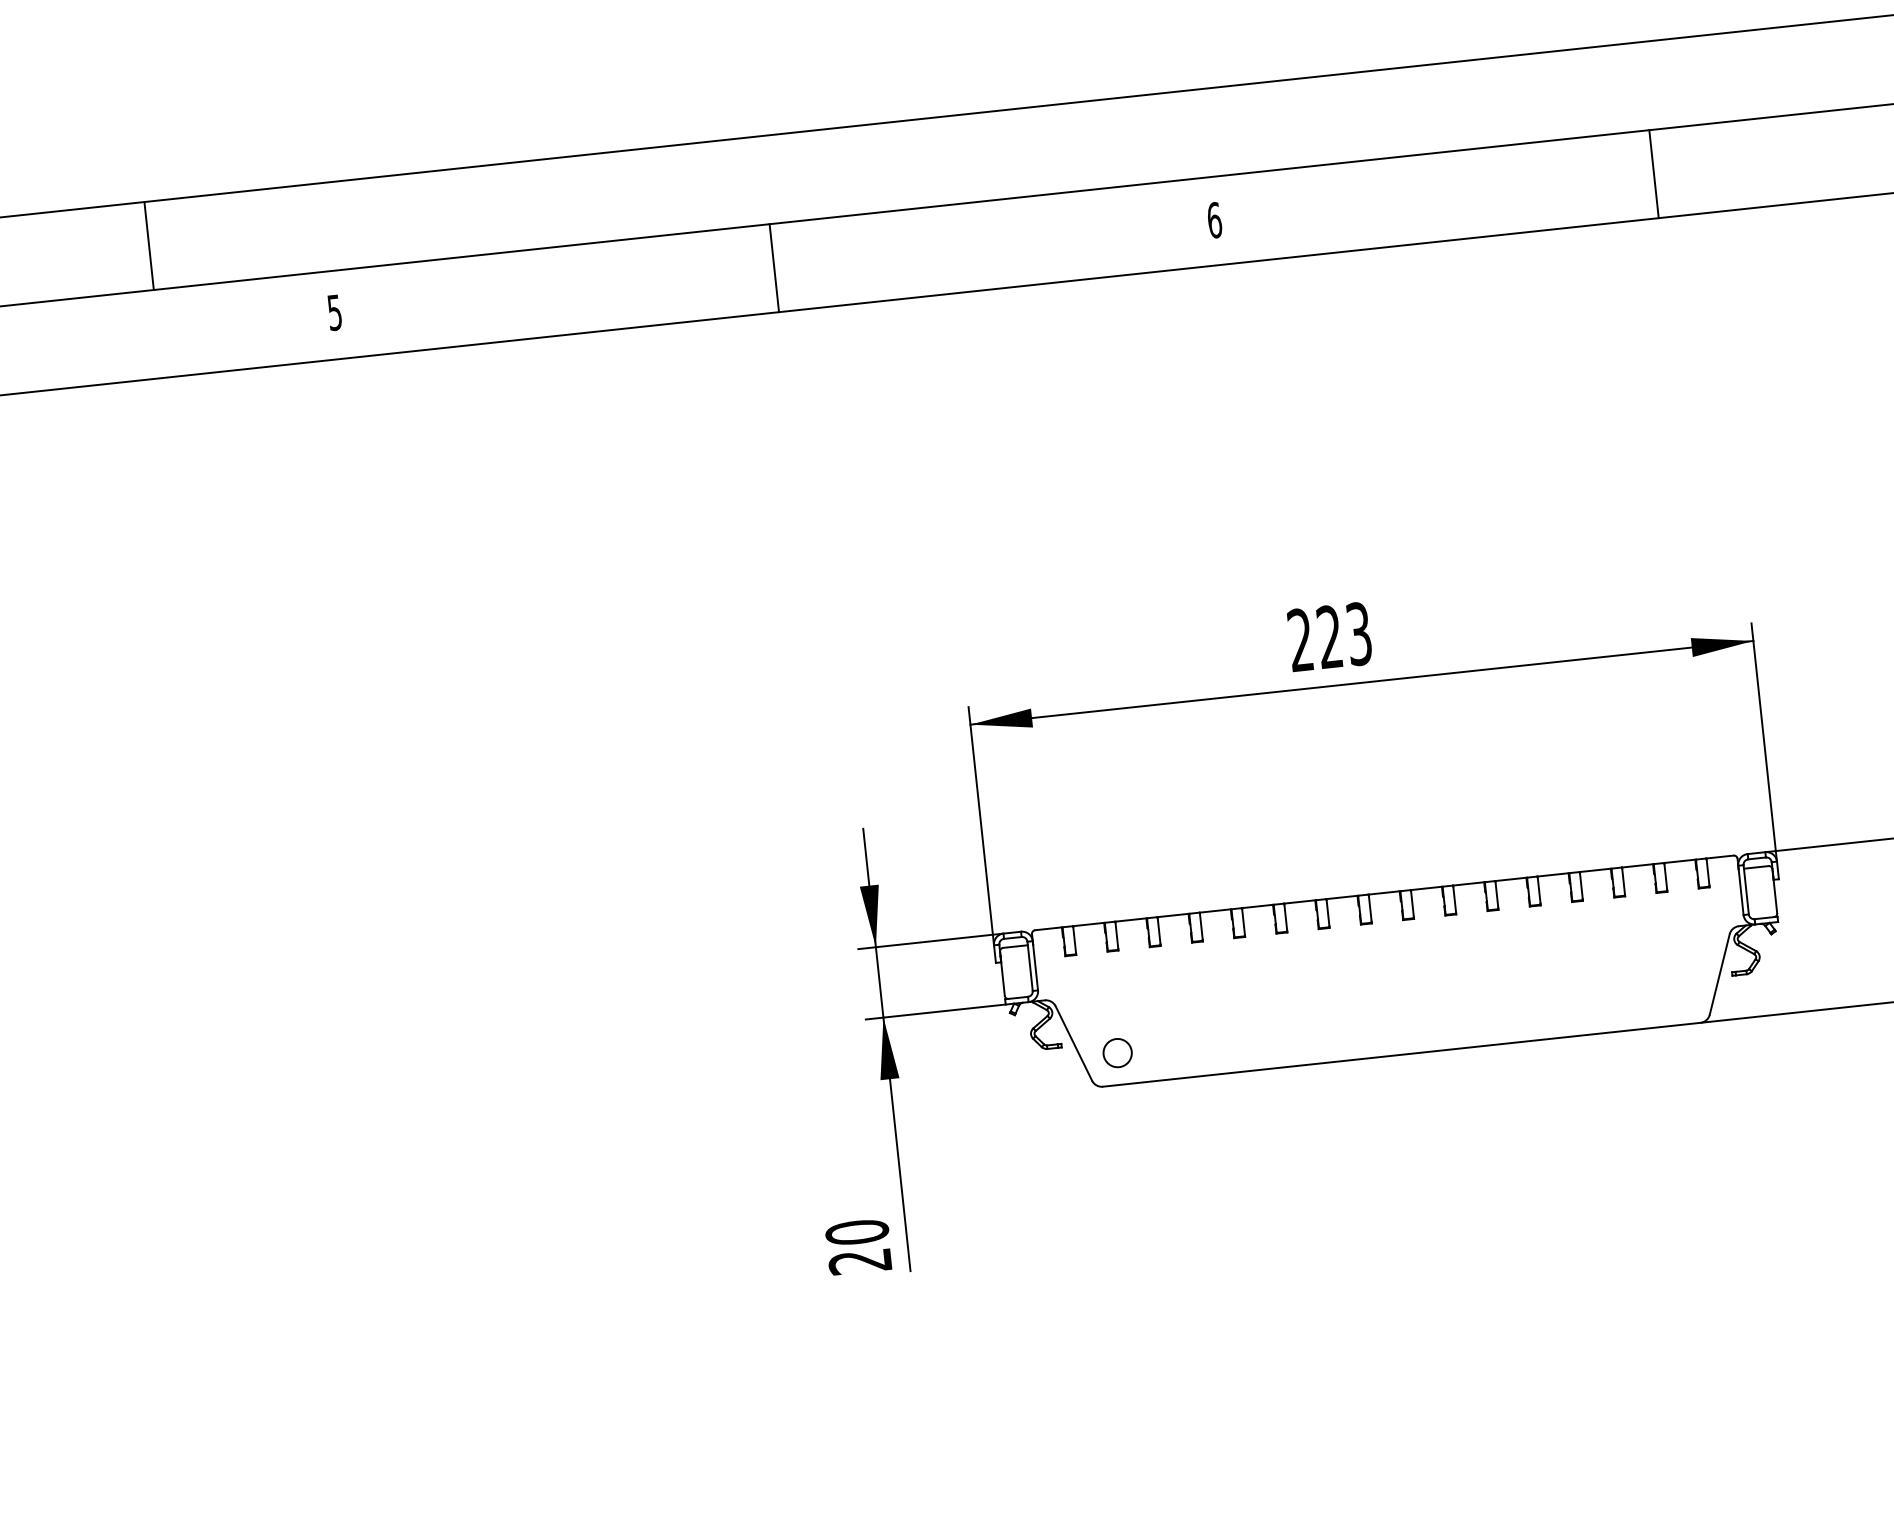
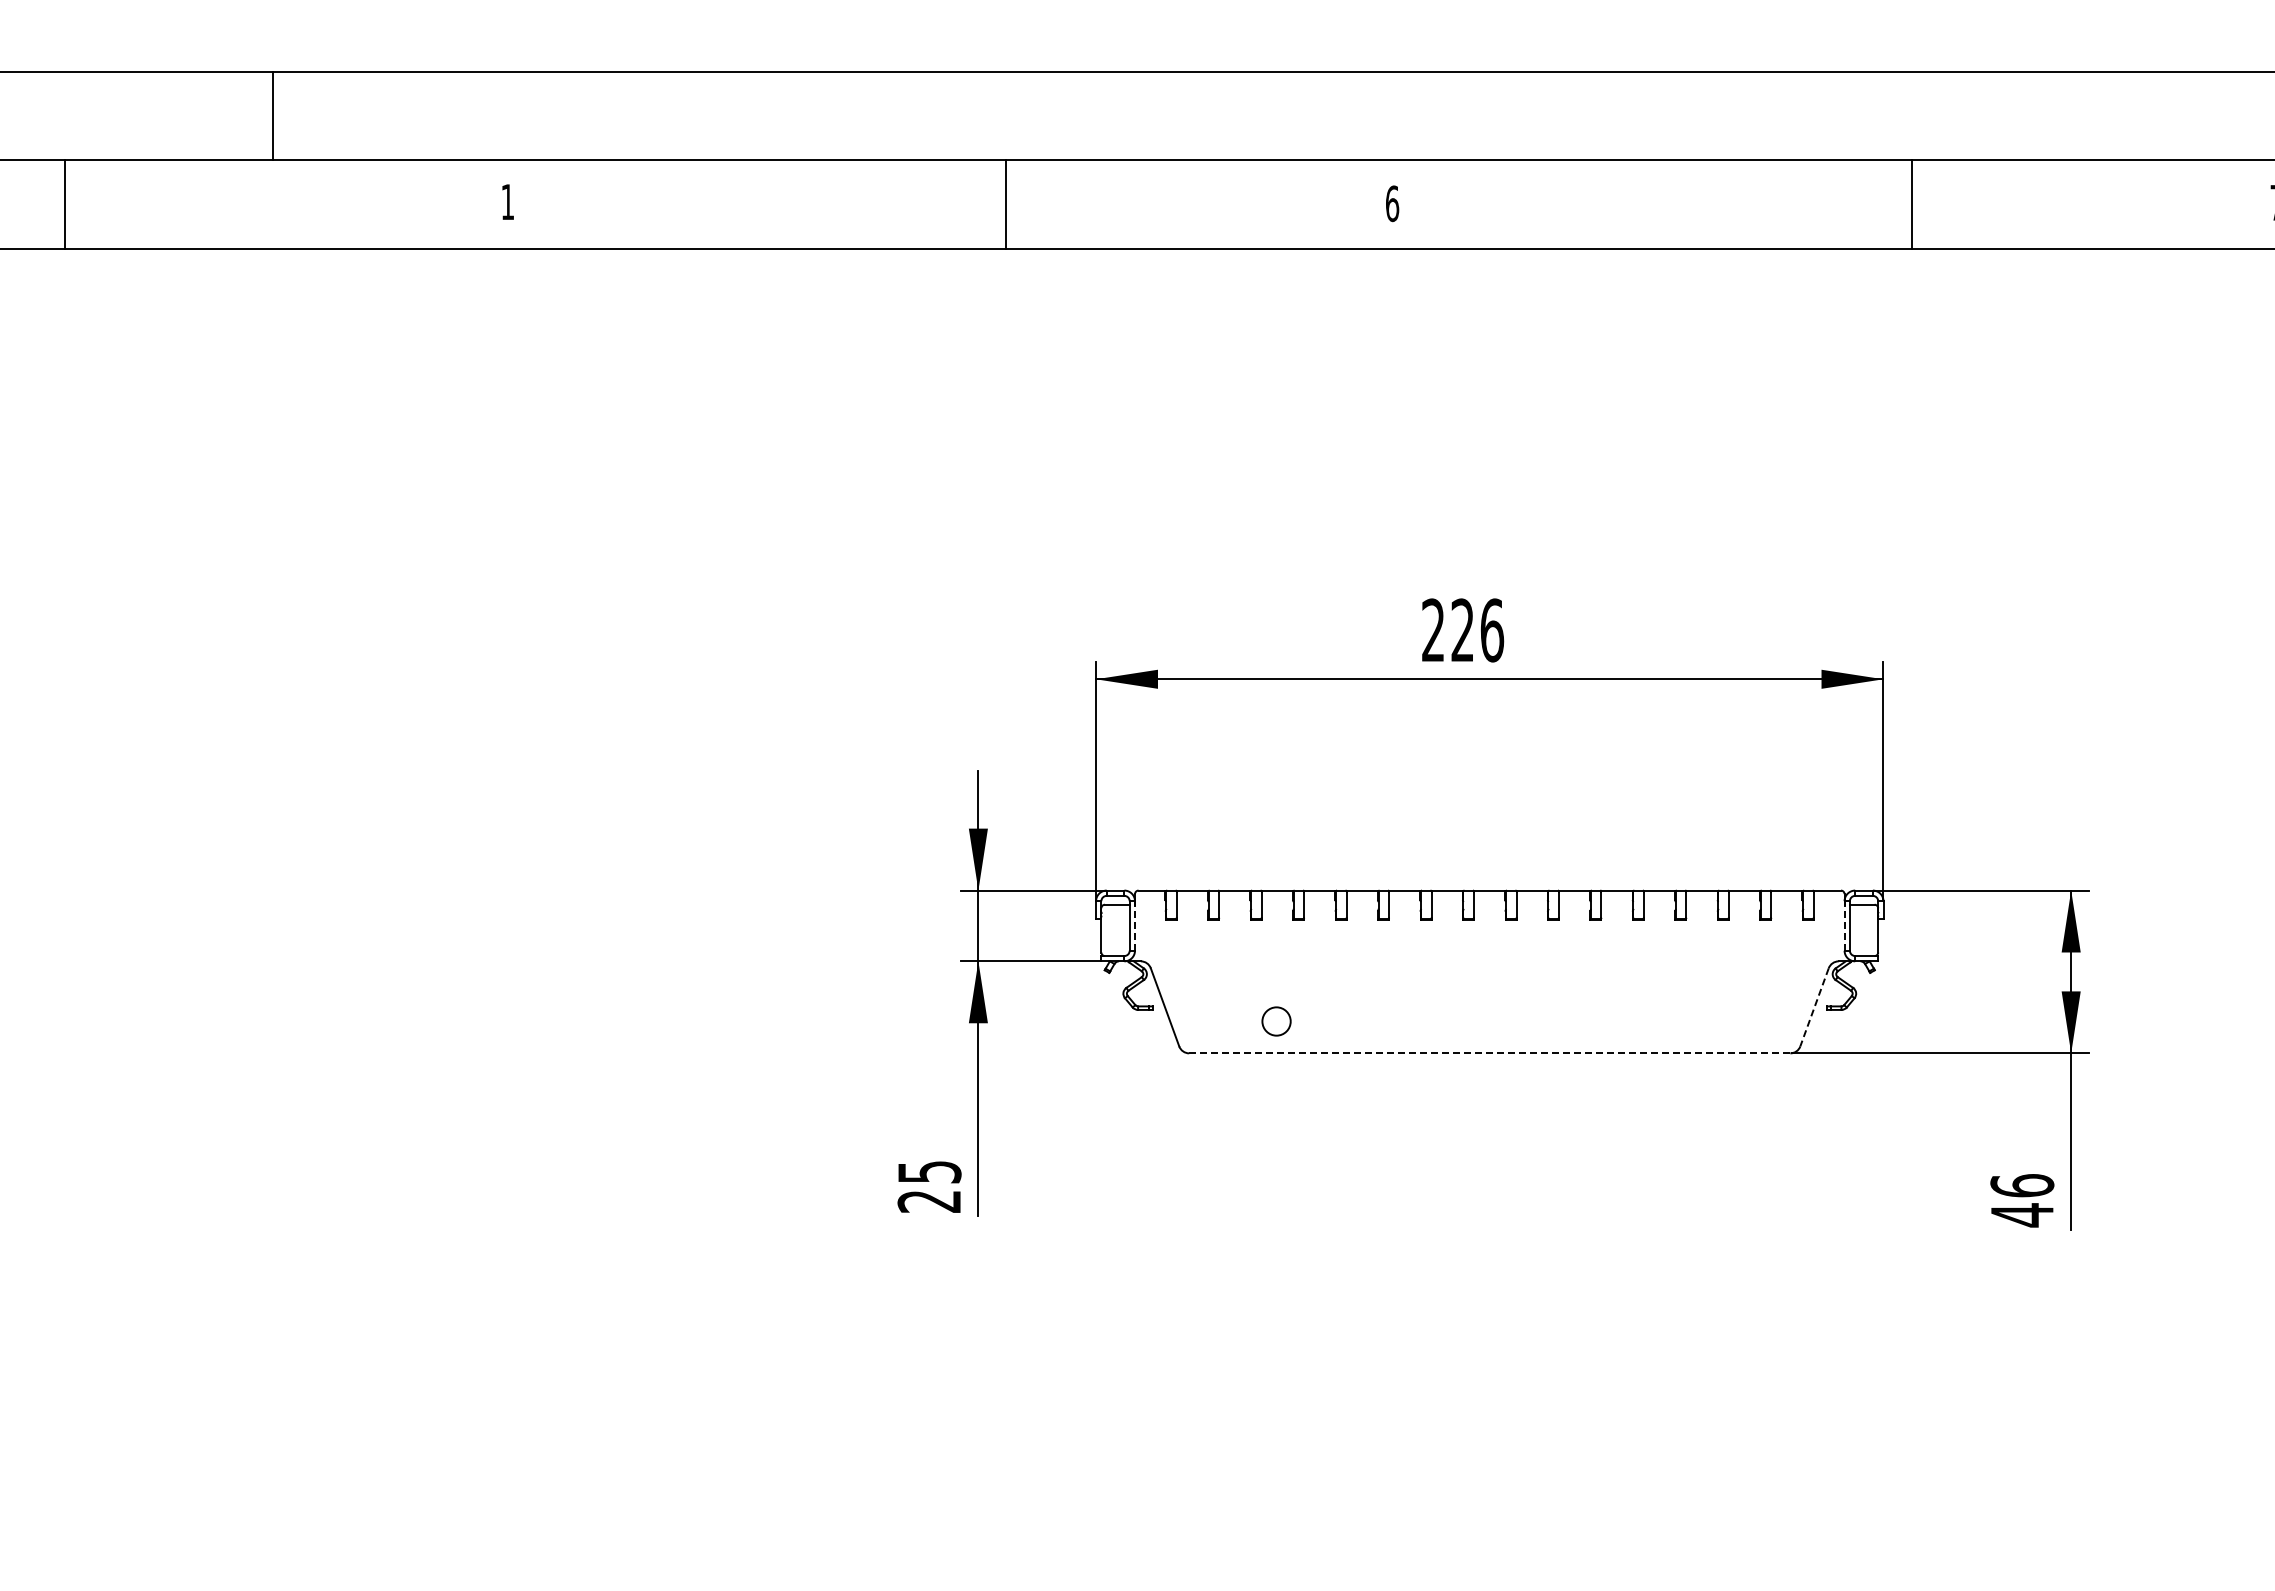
line: (1654, 174) -> (1912, 204), moved
line: (149, 245) -> (273, 115), moved
line: (774, 268) -> (1005, 204), moved
text: (334, 313) -> (507, 202), 5 -> 1
text: (1359, 634) -> (1492, 630), 223 -> 226
line: (1740, 889) -> (1844, 925), solid -> dashed
line: (1035, 965) -> (1135, 925), solid -> dashed
line: (1719, 974) -> (1814, 1007), solid -> dashed
circle: (1117, 1053) -> (1276, 1021), moved
line: (1401, 1054) -> (1489, 1053), solid -> dashed
text: (857, 1231) -> (929, 1171), 20 -> 25

